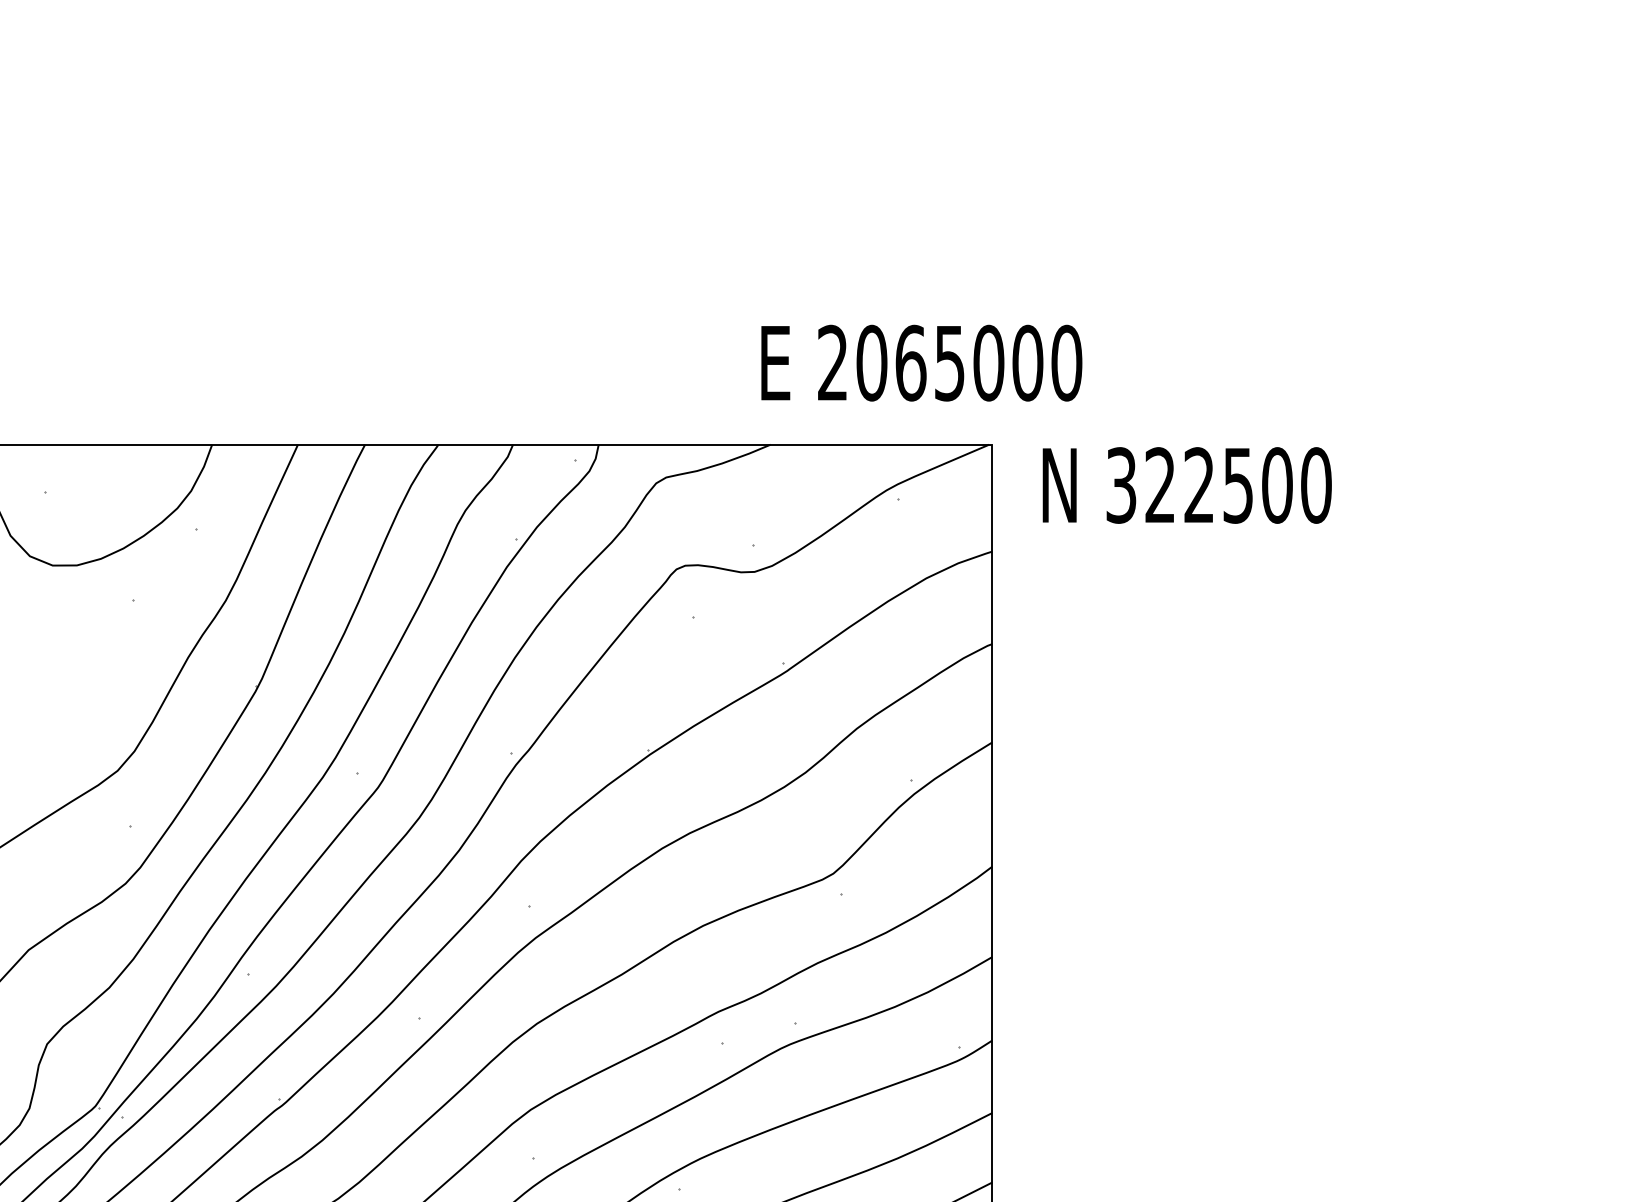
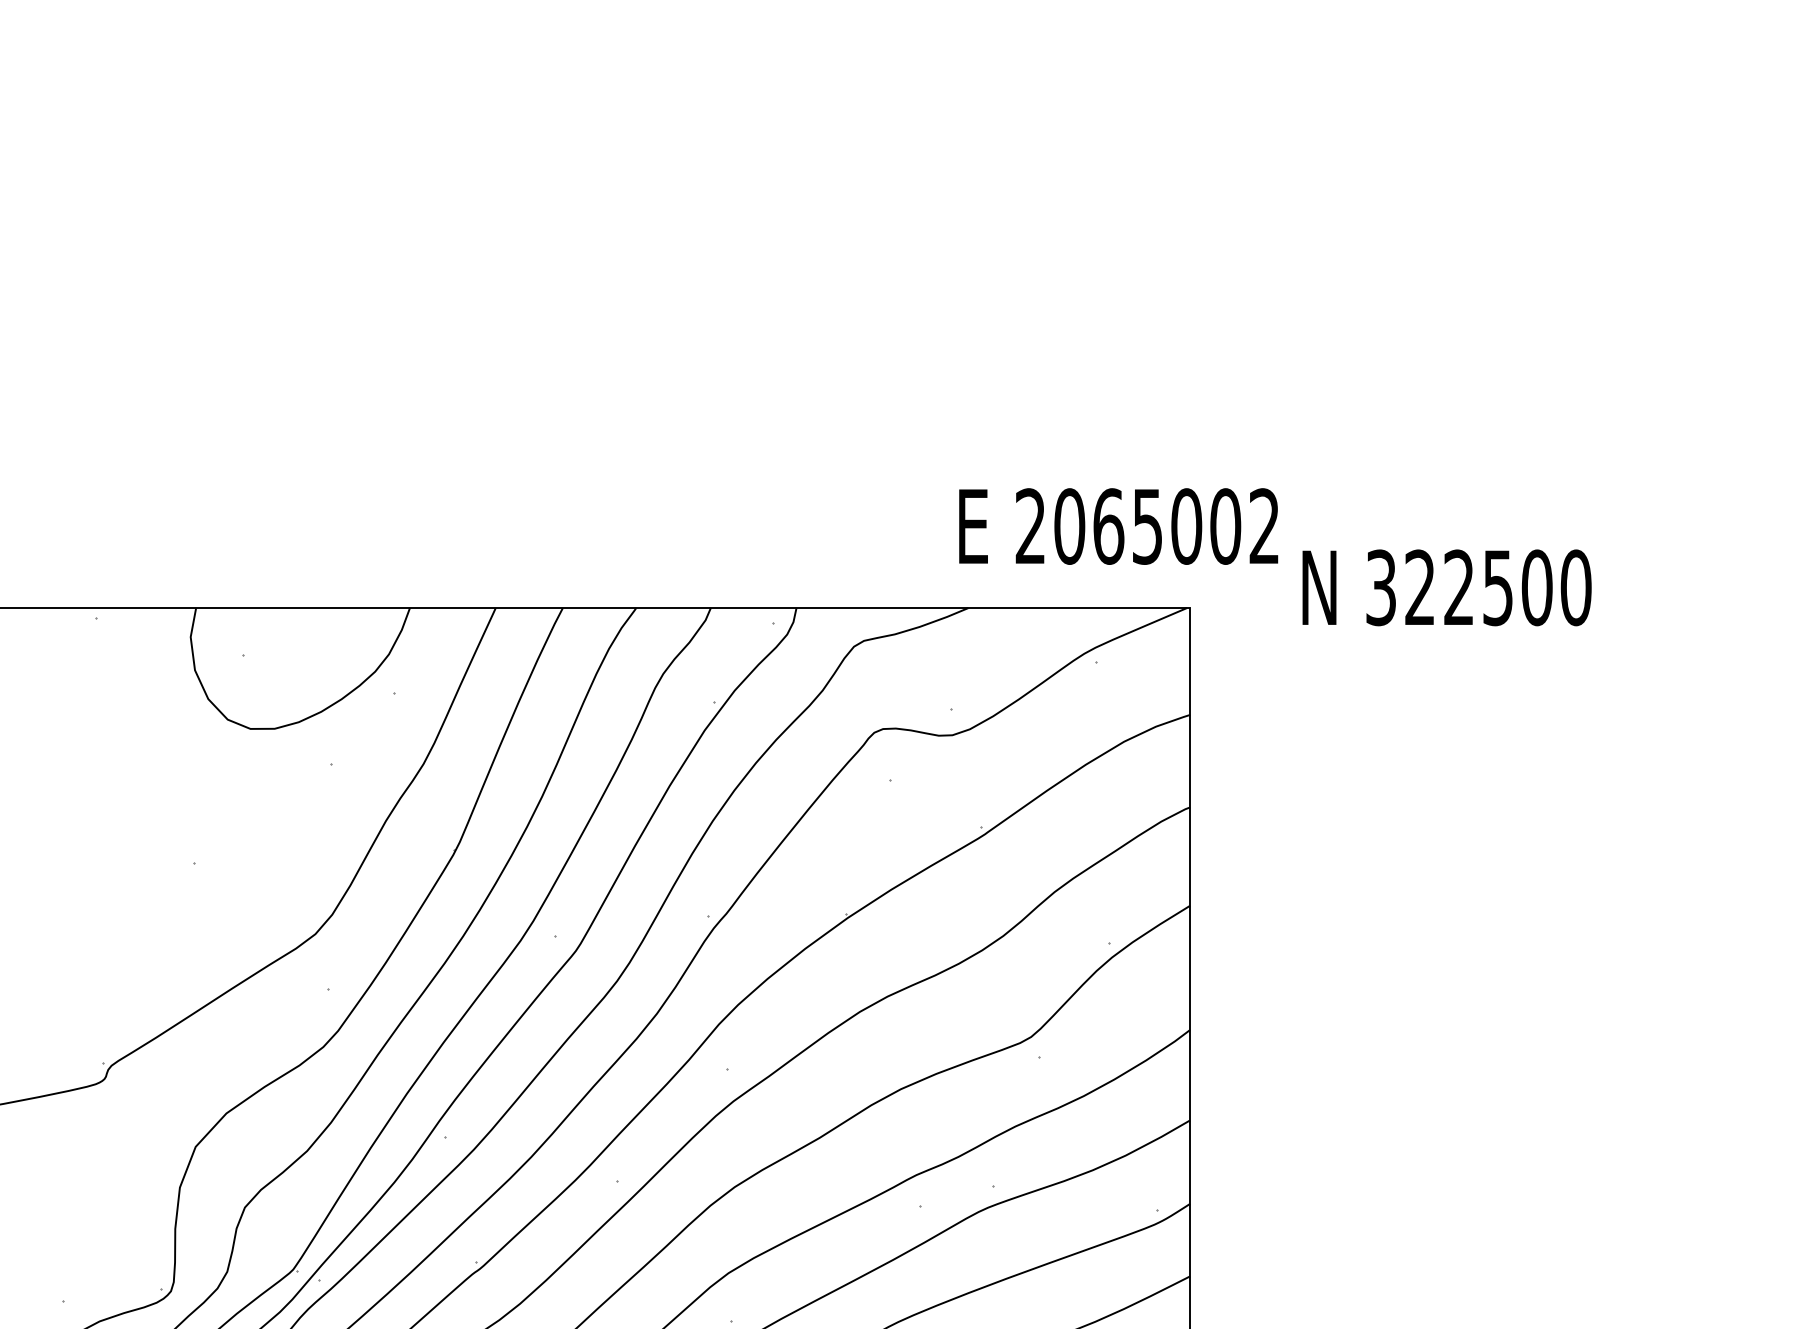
text: (1066, 363) -> (1264, 526), 2065000 -> 2065002
text: (1186, 485) -> (1446, 587), moved

